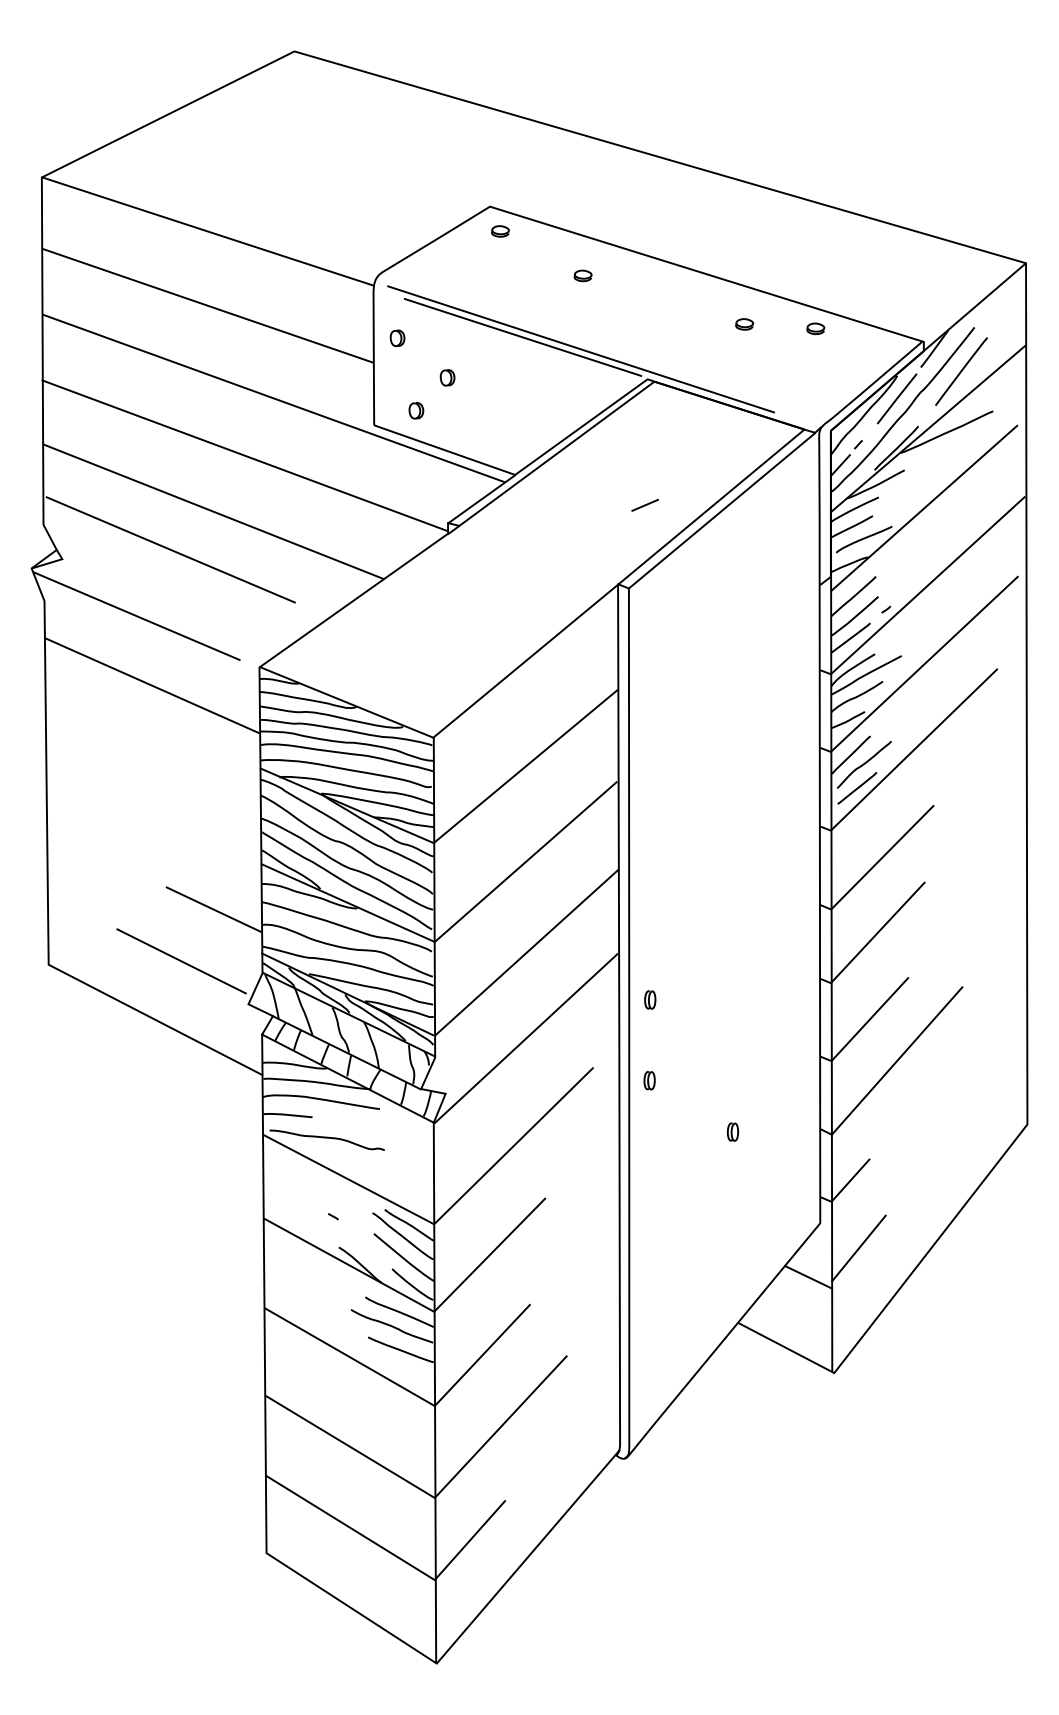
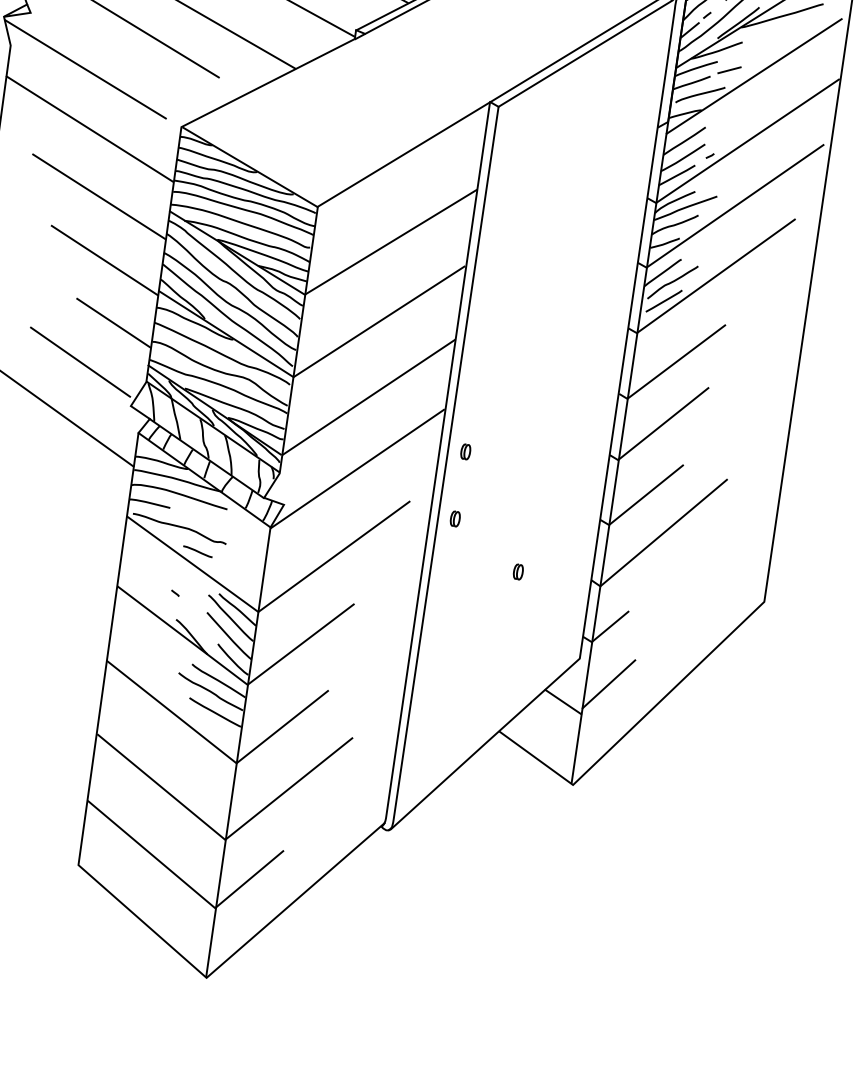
line: (644, 504) -> (729, 69), moved
line: (174, 763) -> (98, 196), added
line: (192, 837) -> (104, 260), added
line: (352, 1163) -> (197, 551), added

